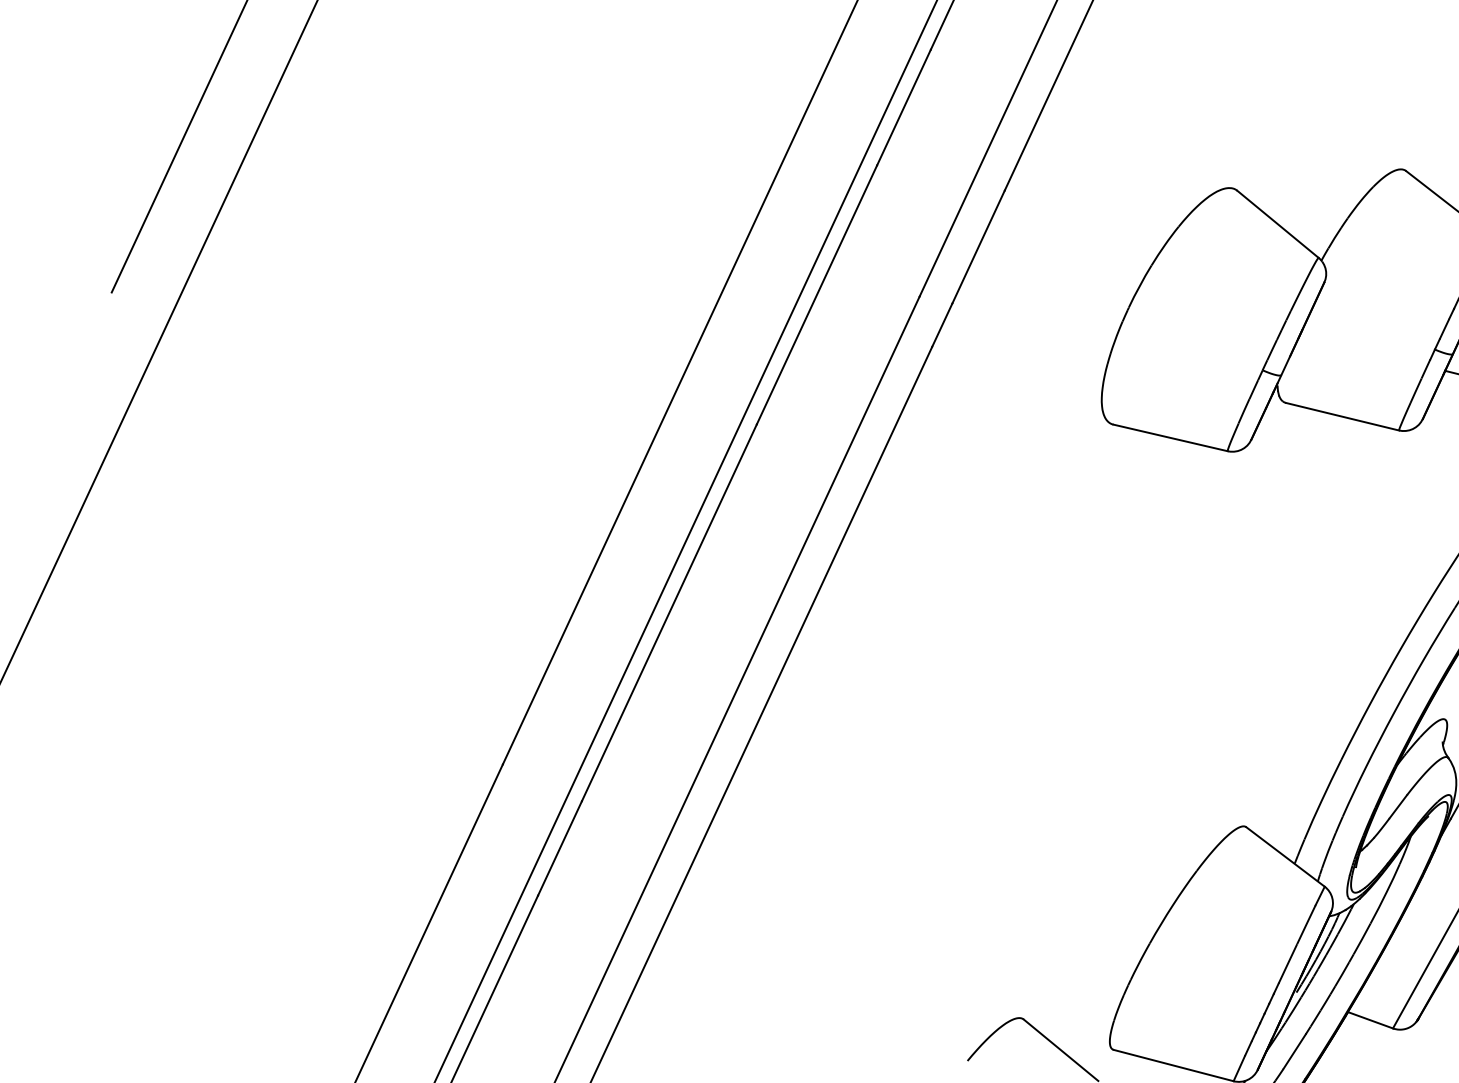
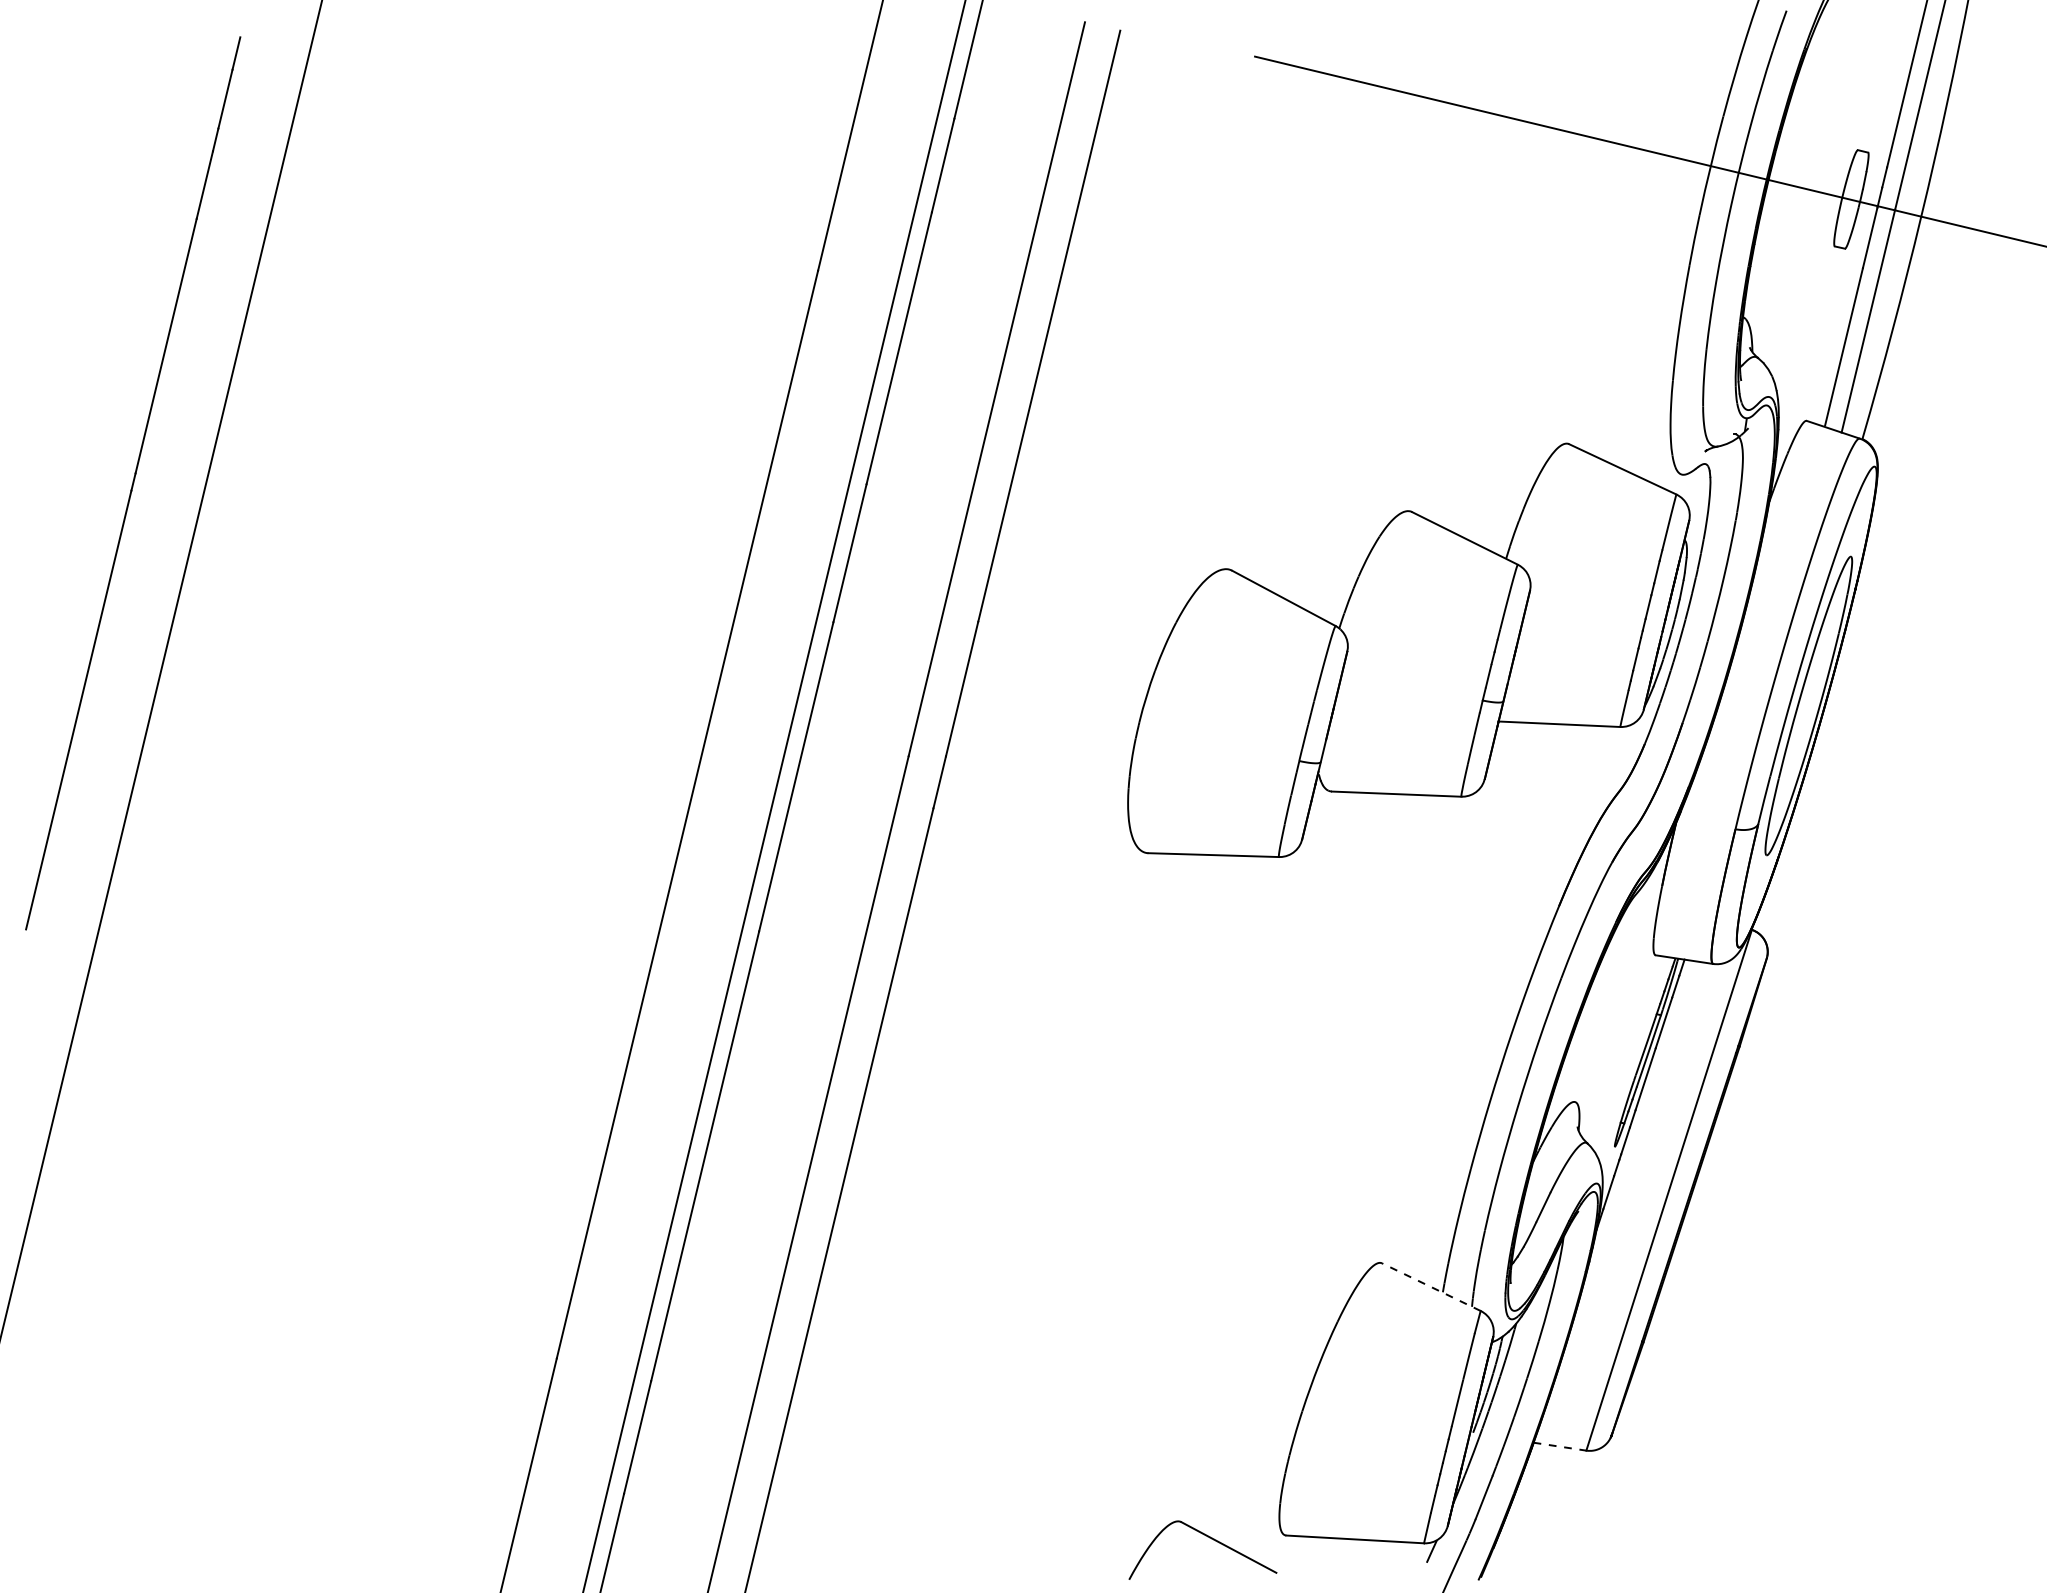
line: (1285, 857) -> (1431, 1287), solid -> dashed
line: (1370, 1020) -> (1559, 1446), solid -> dashed

